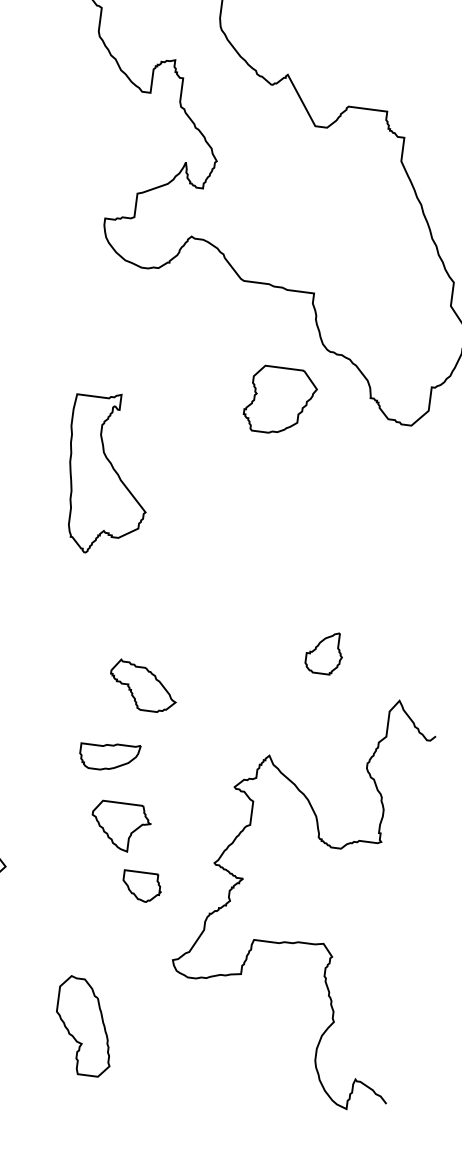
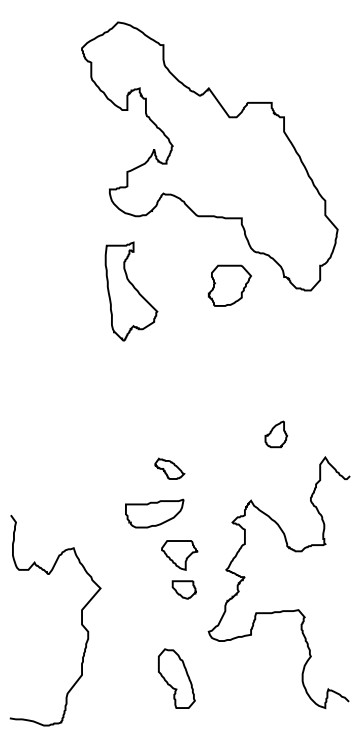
part: (107, 474) -> (131, 291), moved
part: (143, 685) -> (169, 468), size x0.7
part: (109, 755) -> (154, 513), size x1.6
part: (120, 826) -> (179, 555), moved
part: (84, 1026) -> (176, 678), moved

